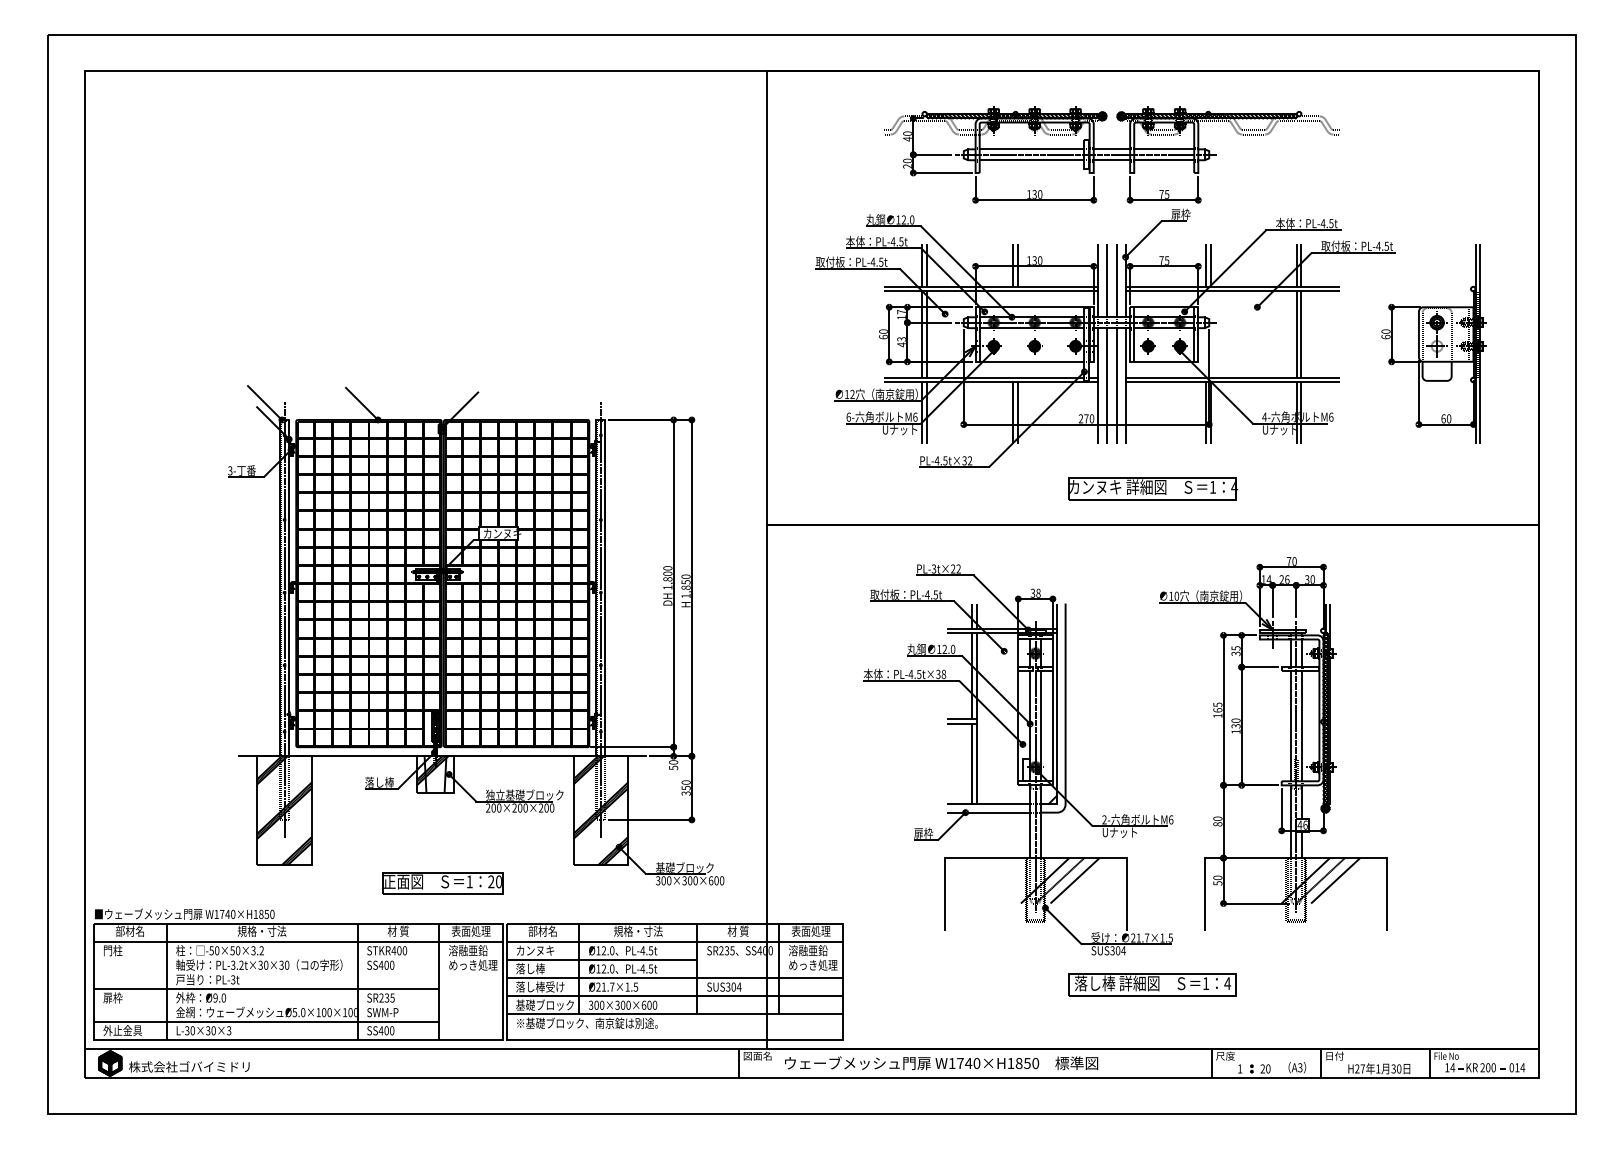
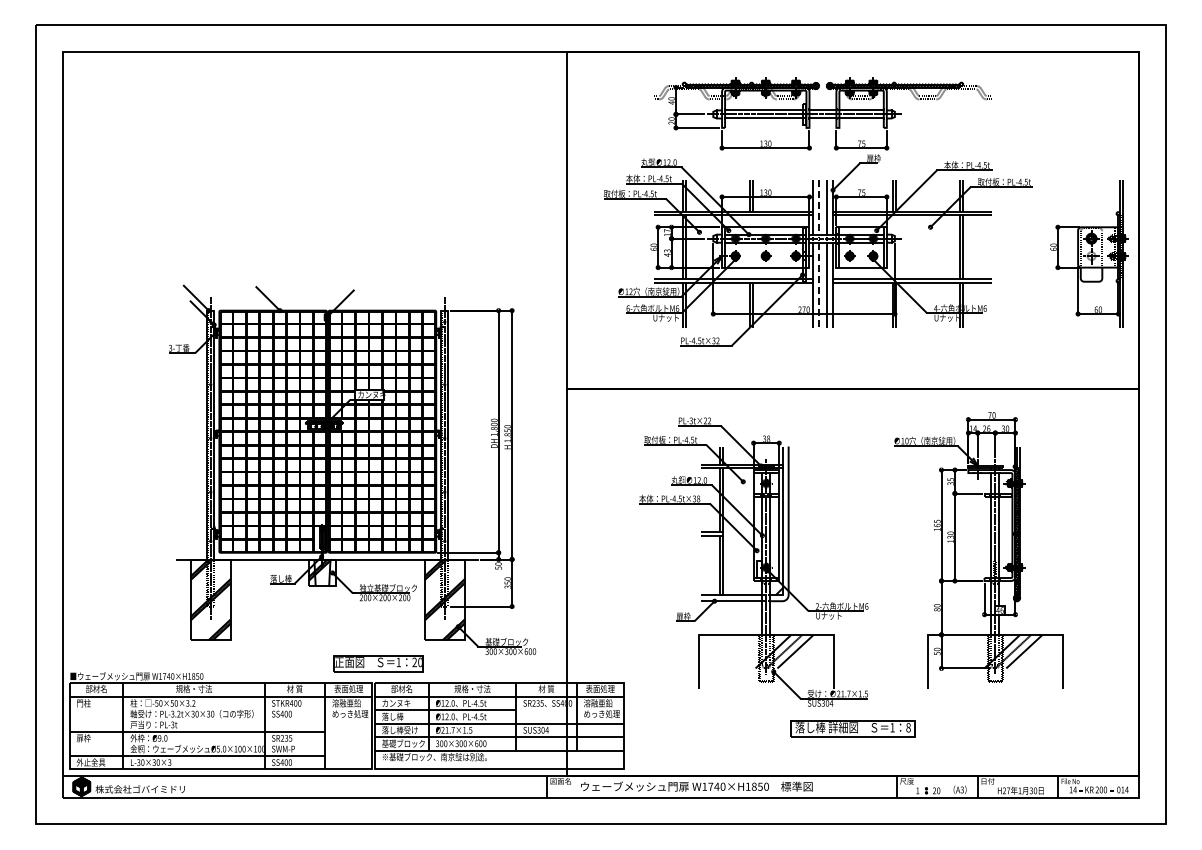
line: (1105, 280) -> (818, 207), solid -> dashed
part: (1434, 342) -> (1089, 253), moved
line: (1105, 385) -> (818, 285), solid -> dashed
part: (1153, 488) -> (853, 361), removed
part: (1273, 744) -> (978, 550), moved
part: (442, 883) -> (378, 663), moved
text: (1227, 983) -> (908, 727), 4 -> 8

